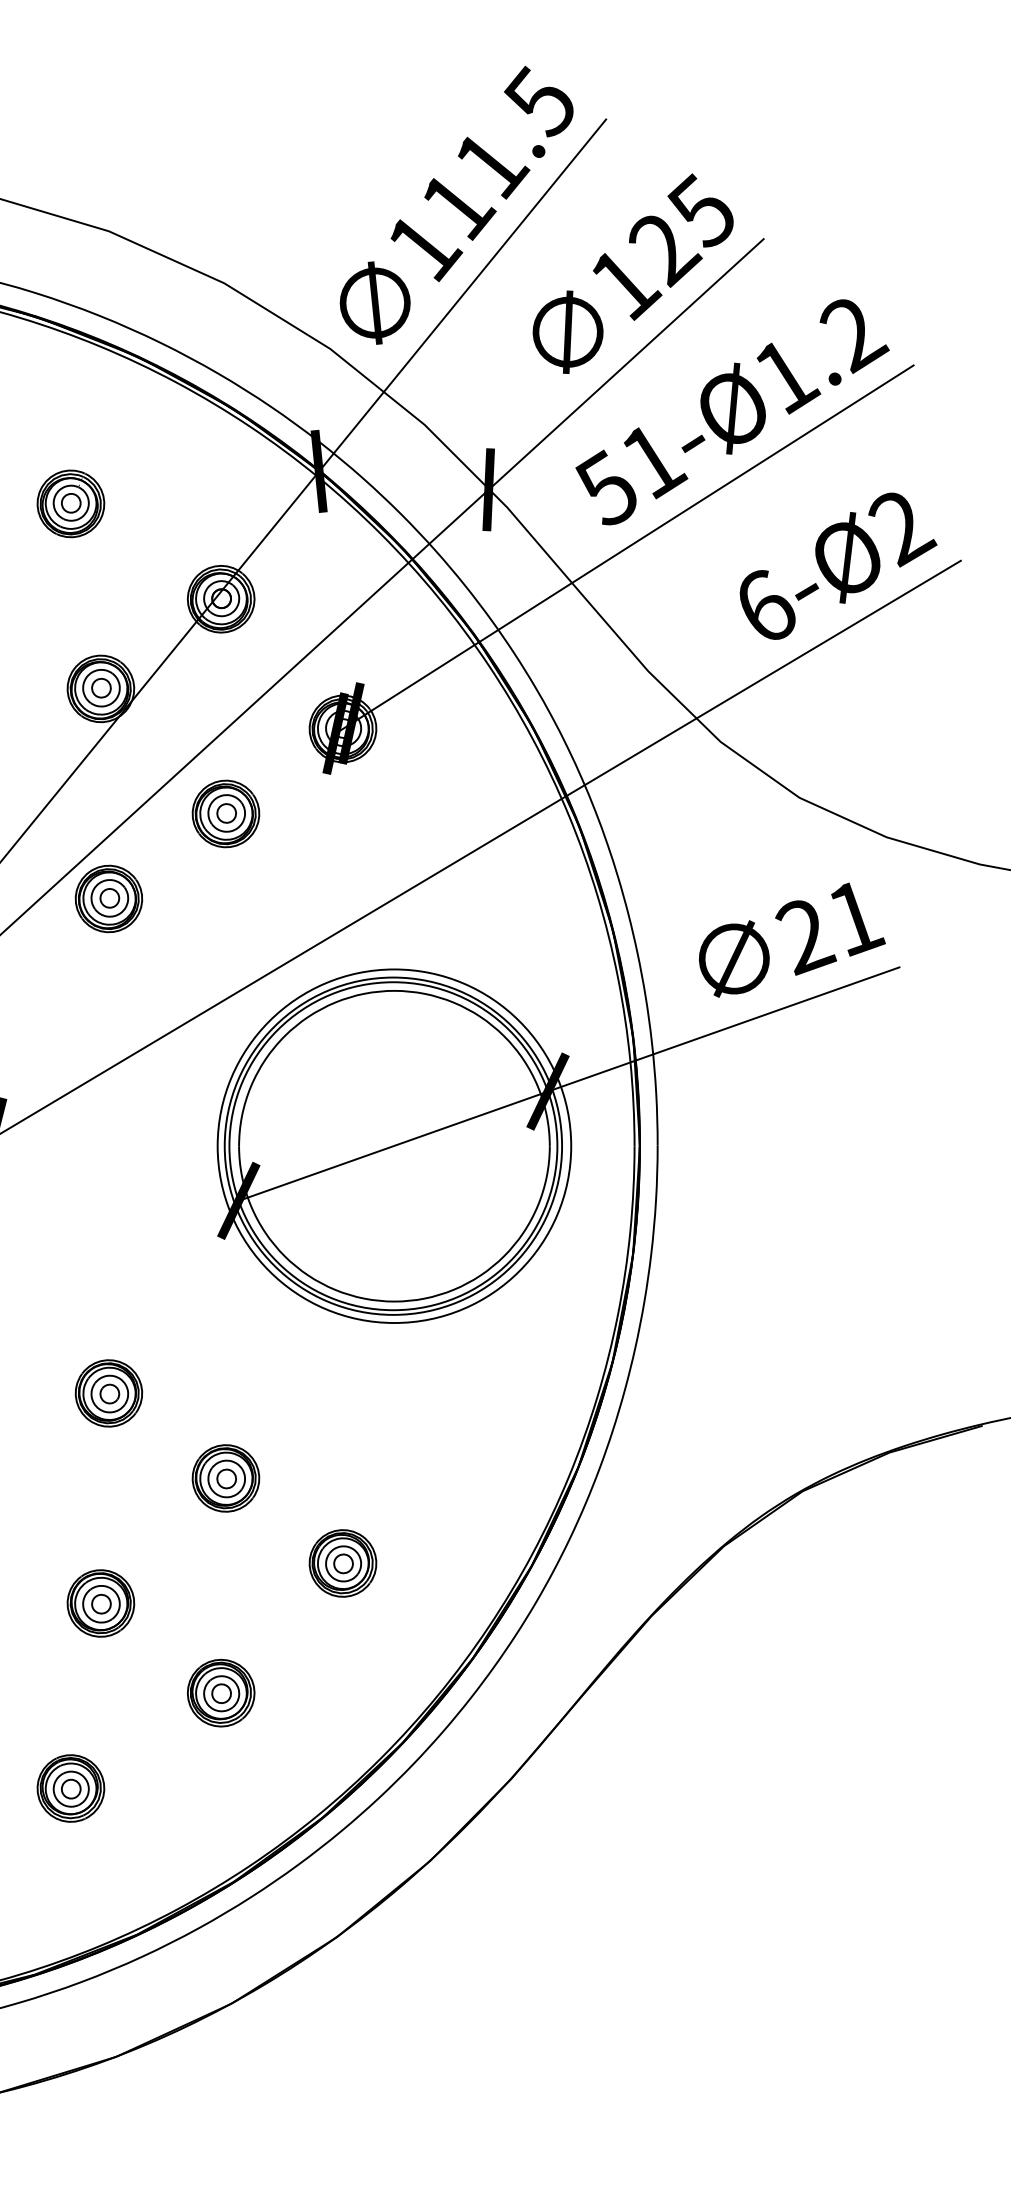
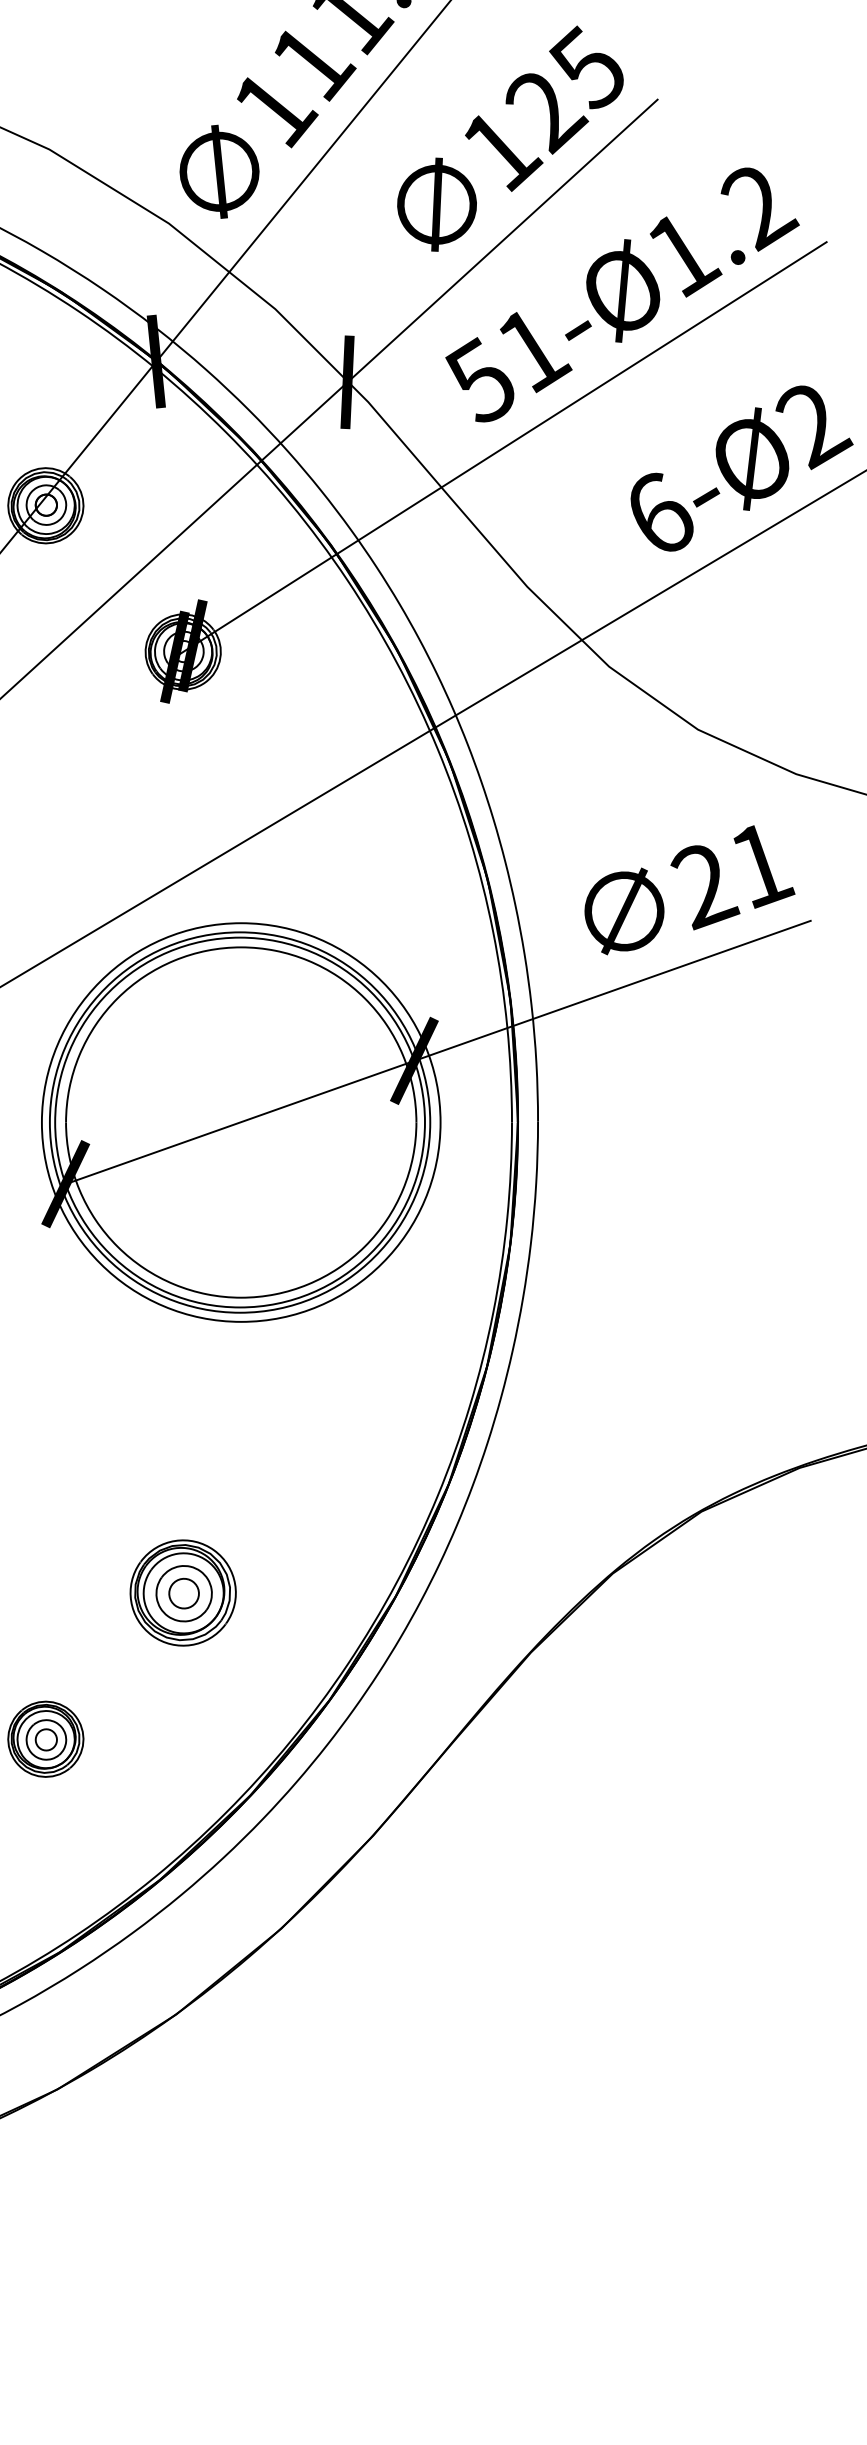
part: (225, 813) -> (50, 747), removed
part: (225, 1478) -> (50, 1497), removed
part: (342, 1563) -> (182, 1593), size x1.4

